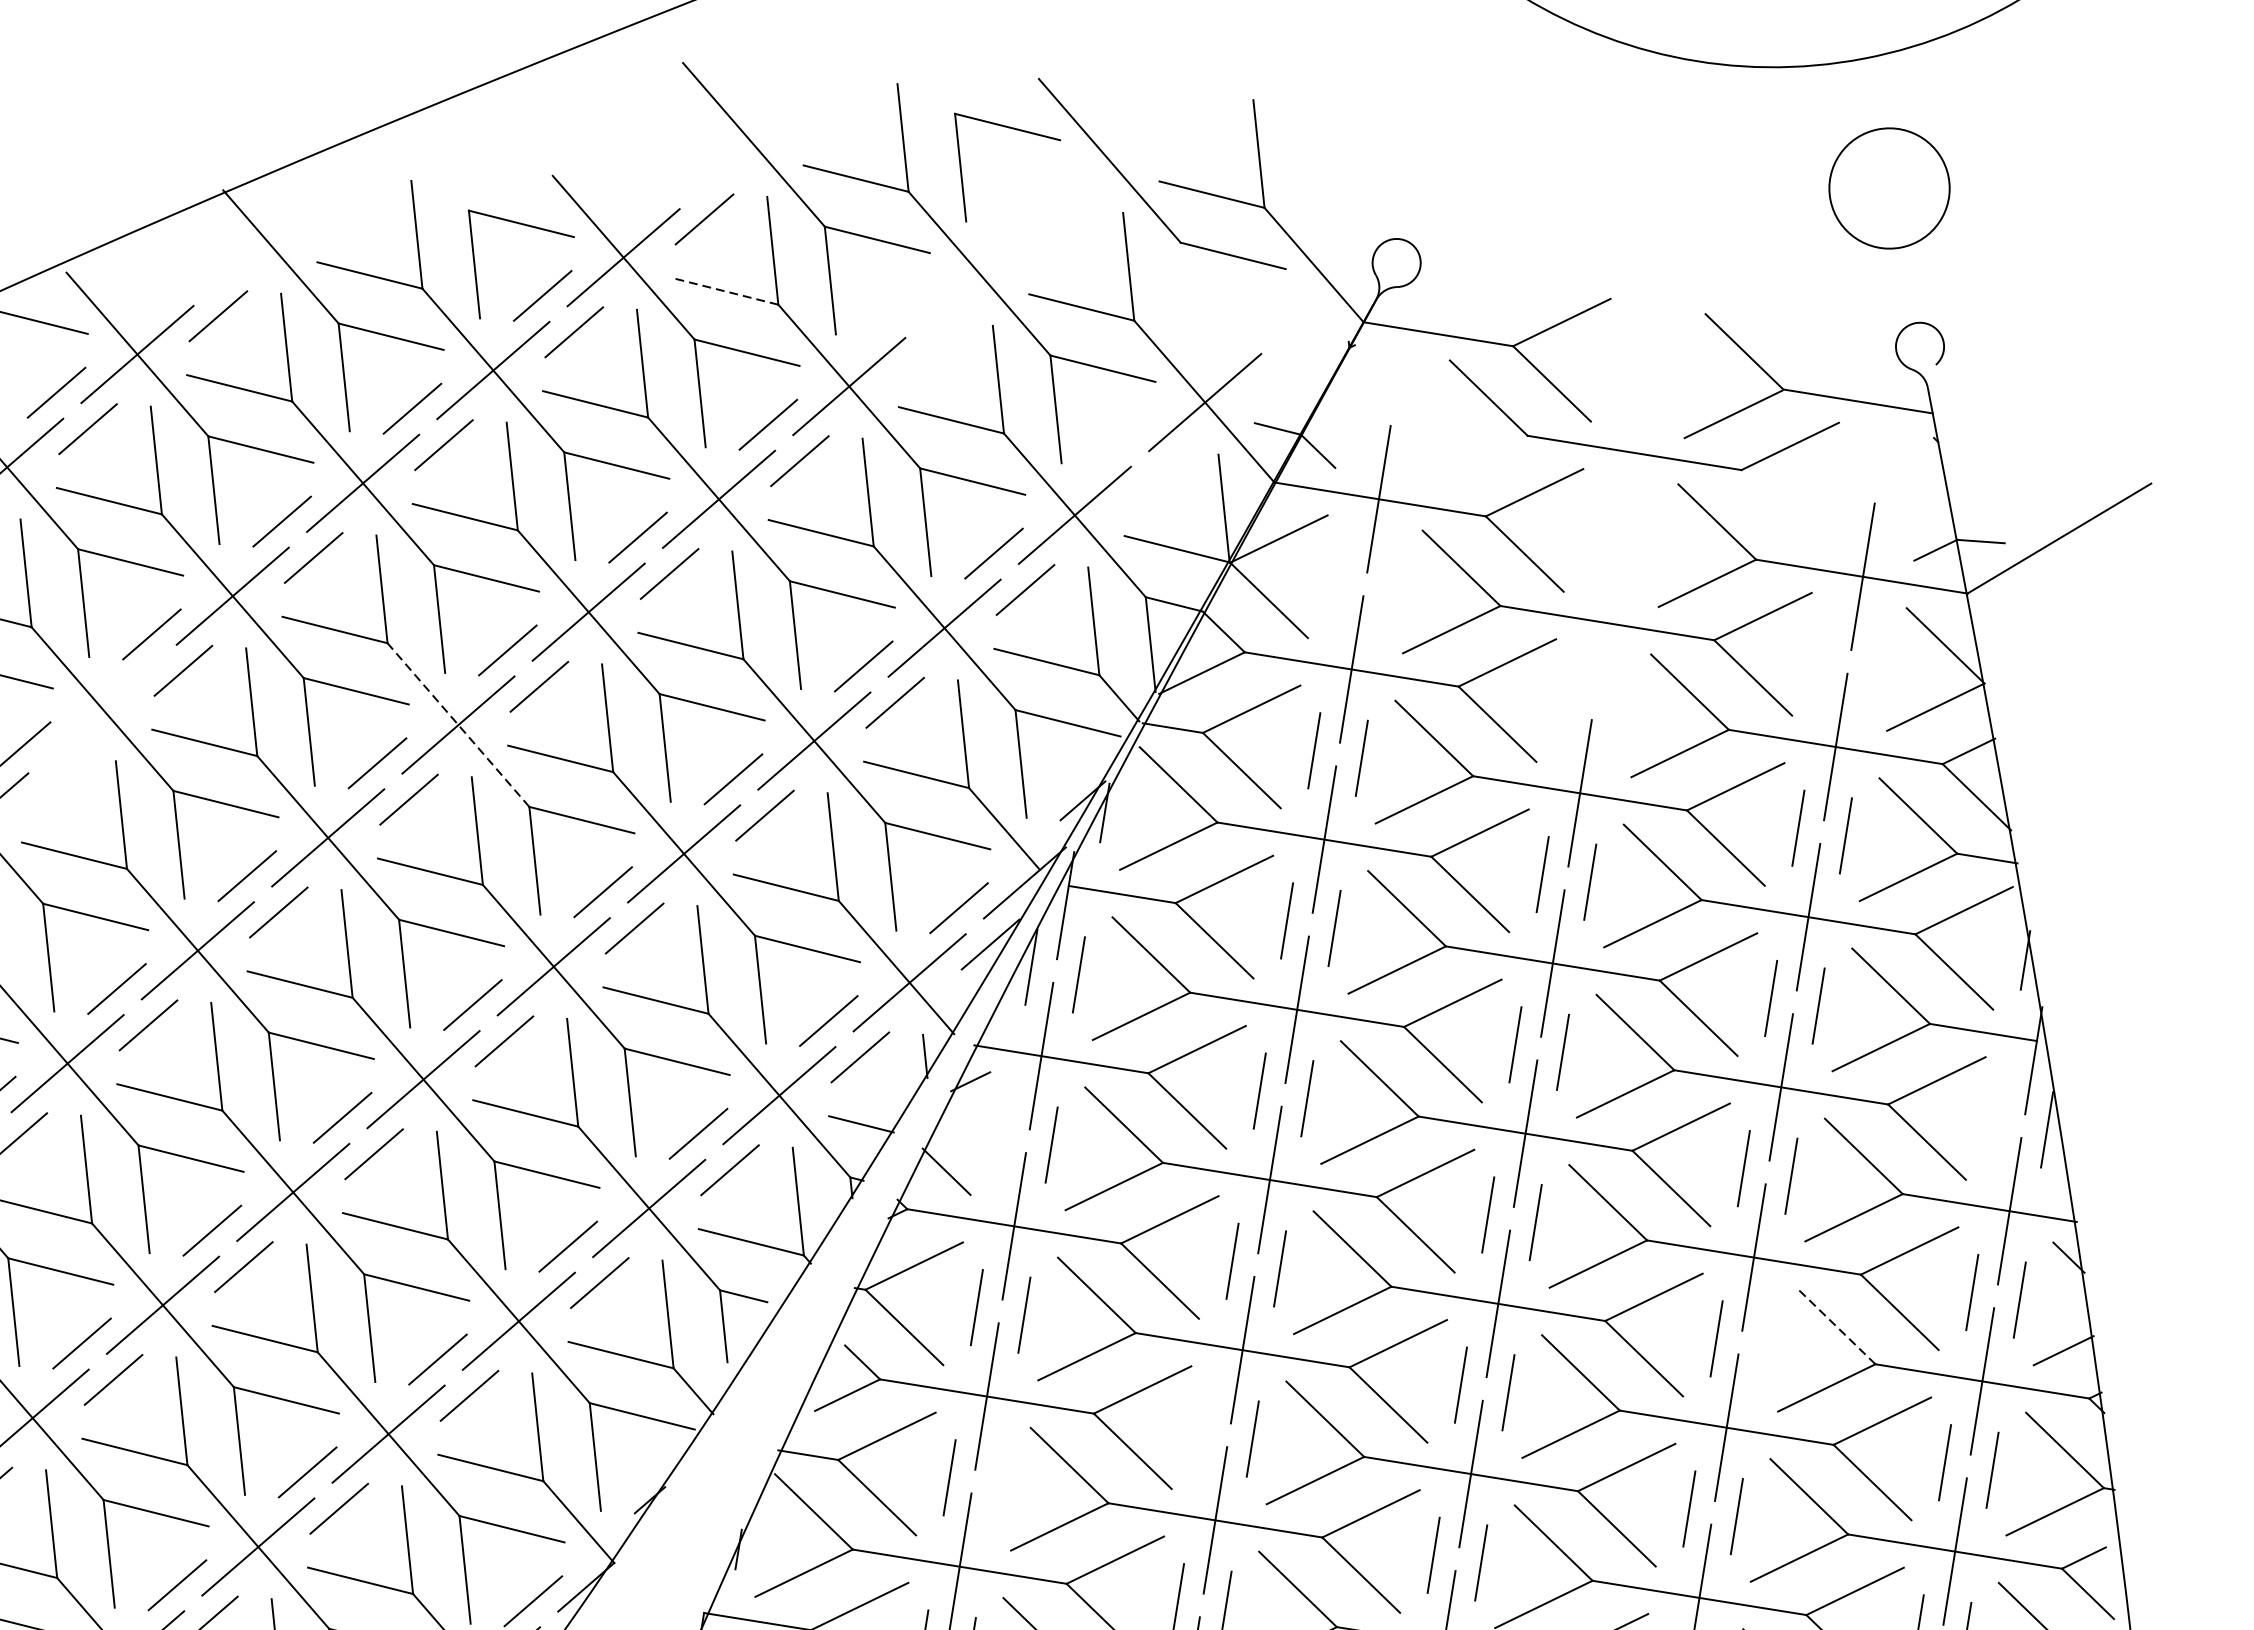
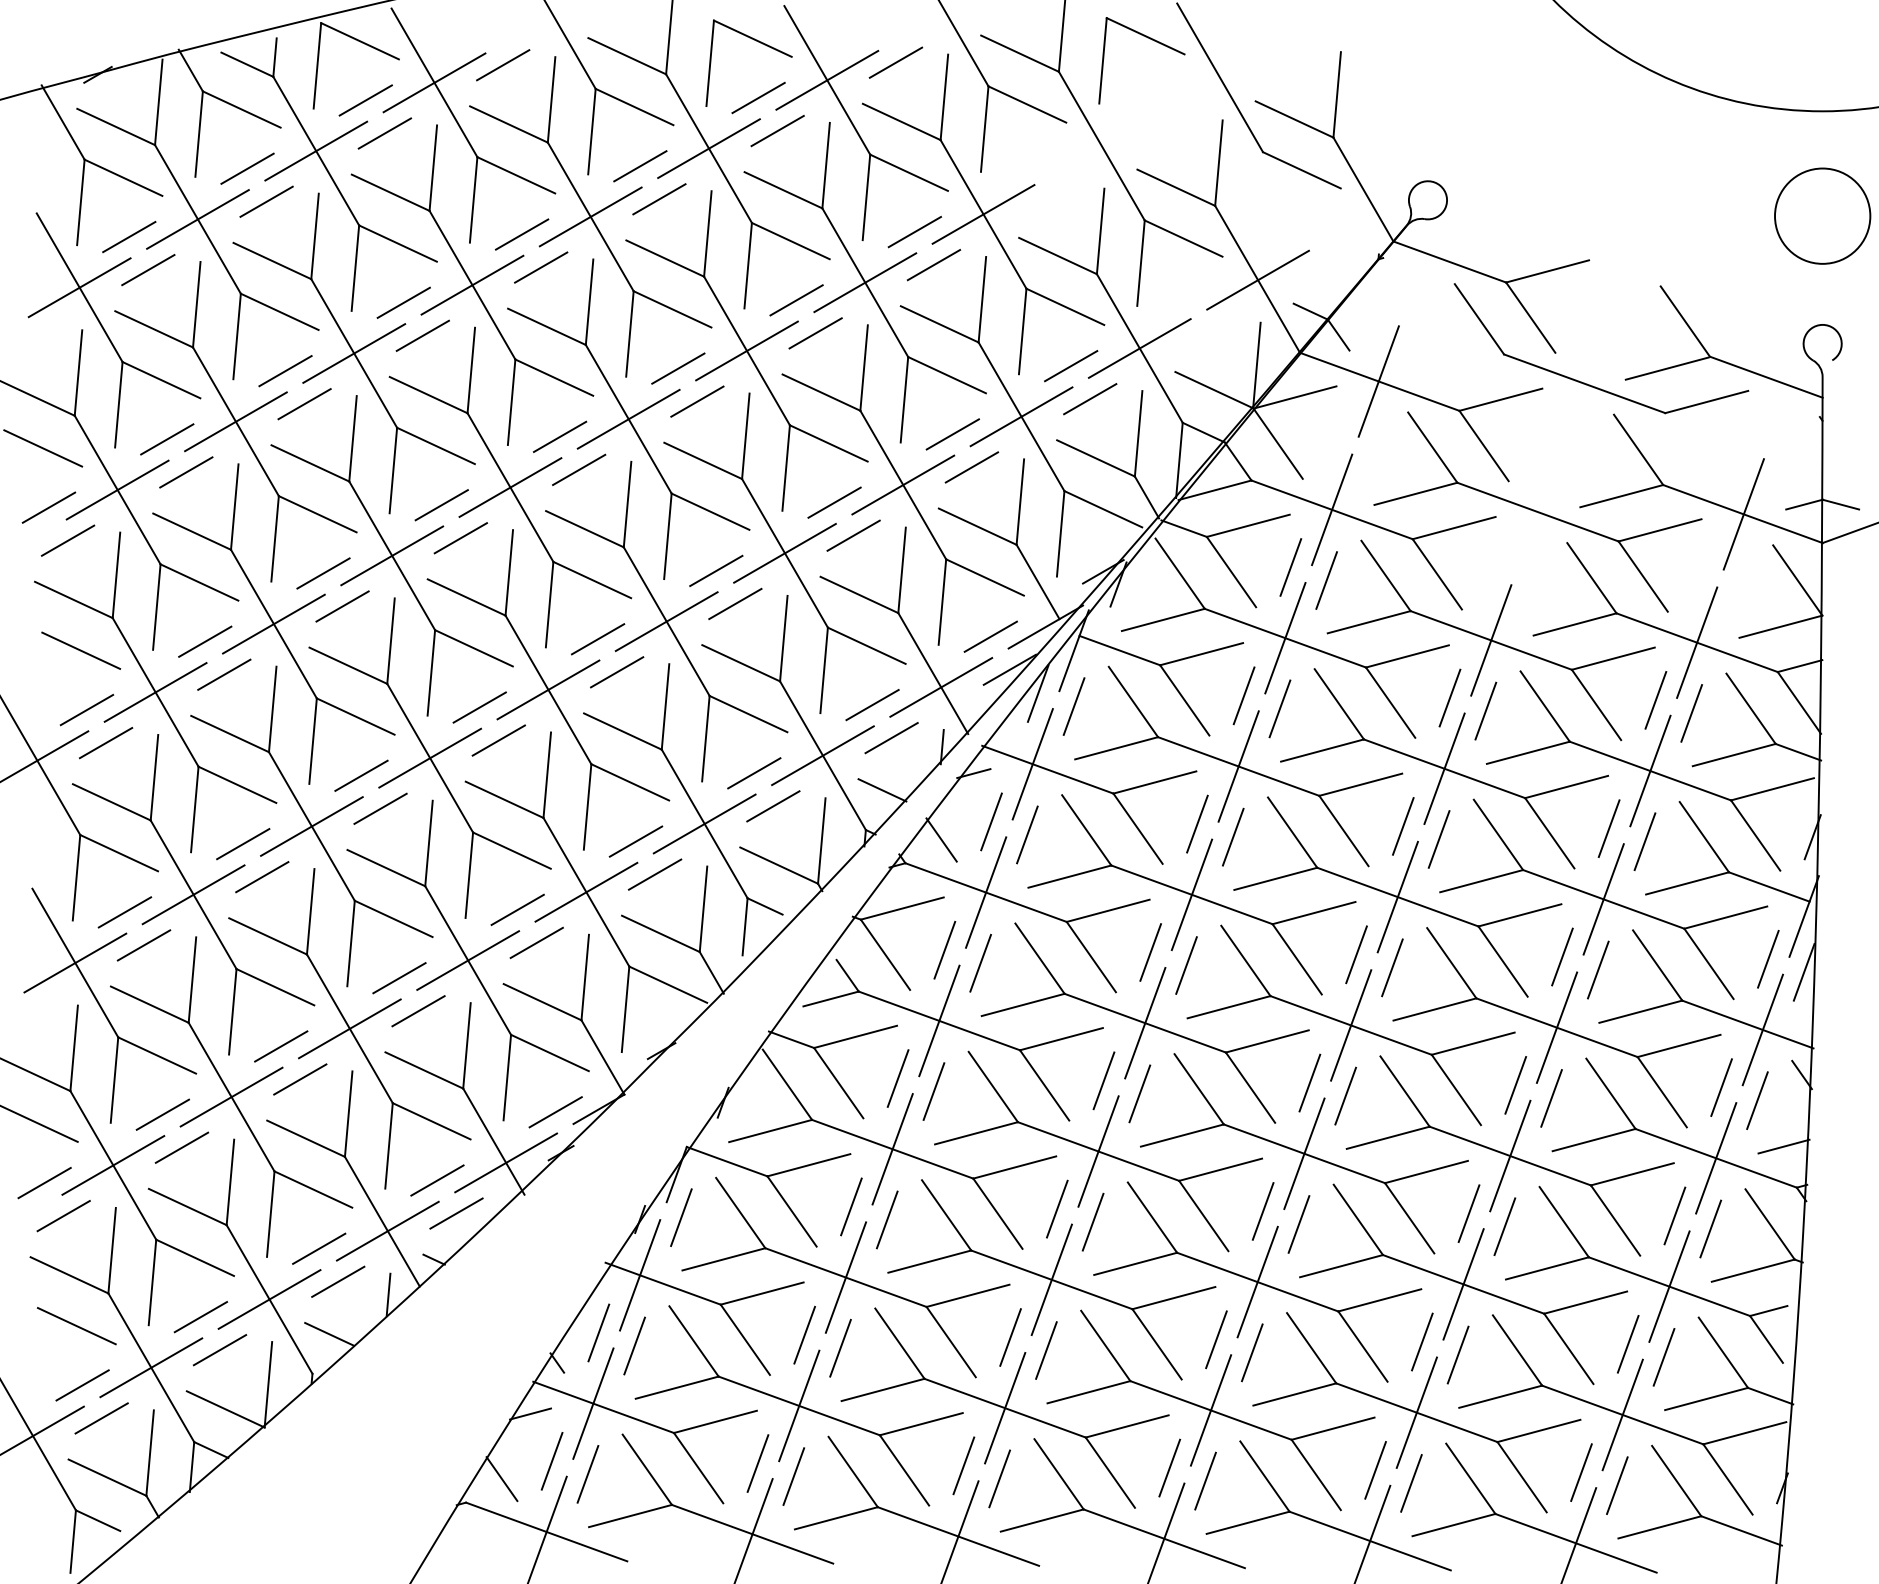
line: (725, 290) -> (901, 121), dashed -> solid
line: (102, 709) -> (354, 353), added
line: (458, 725) -> (628, 419), dashed -> solid
line: (53, 784) -> (304, 404), added
line: (1999, 1121) -> (1768, 958), added
line: (1003, 1136) -> (991, 821), added
line: (1835, 1326) -> (1610, 1093), dashed -> solid
line: (1764, 1346) -> (1551, 1098), added
line: (1204, 1431) -> (1103, 1080), added
line: (996, 1485) -> (933, 1091), added

